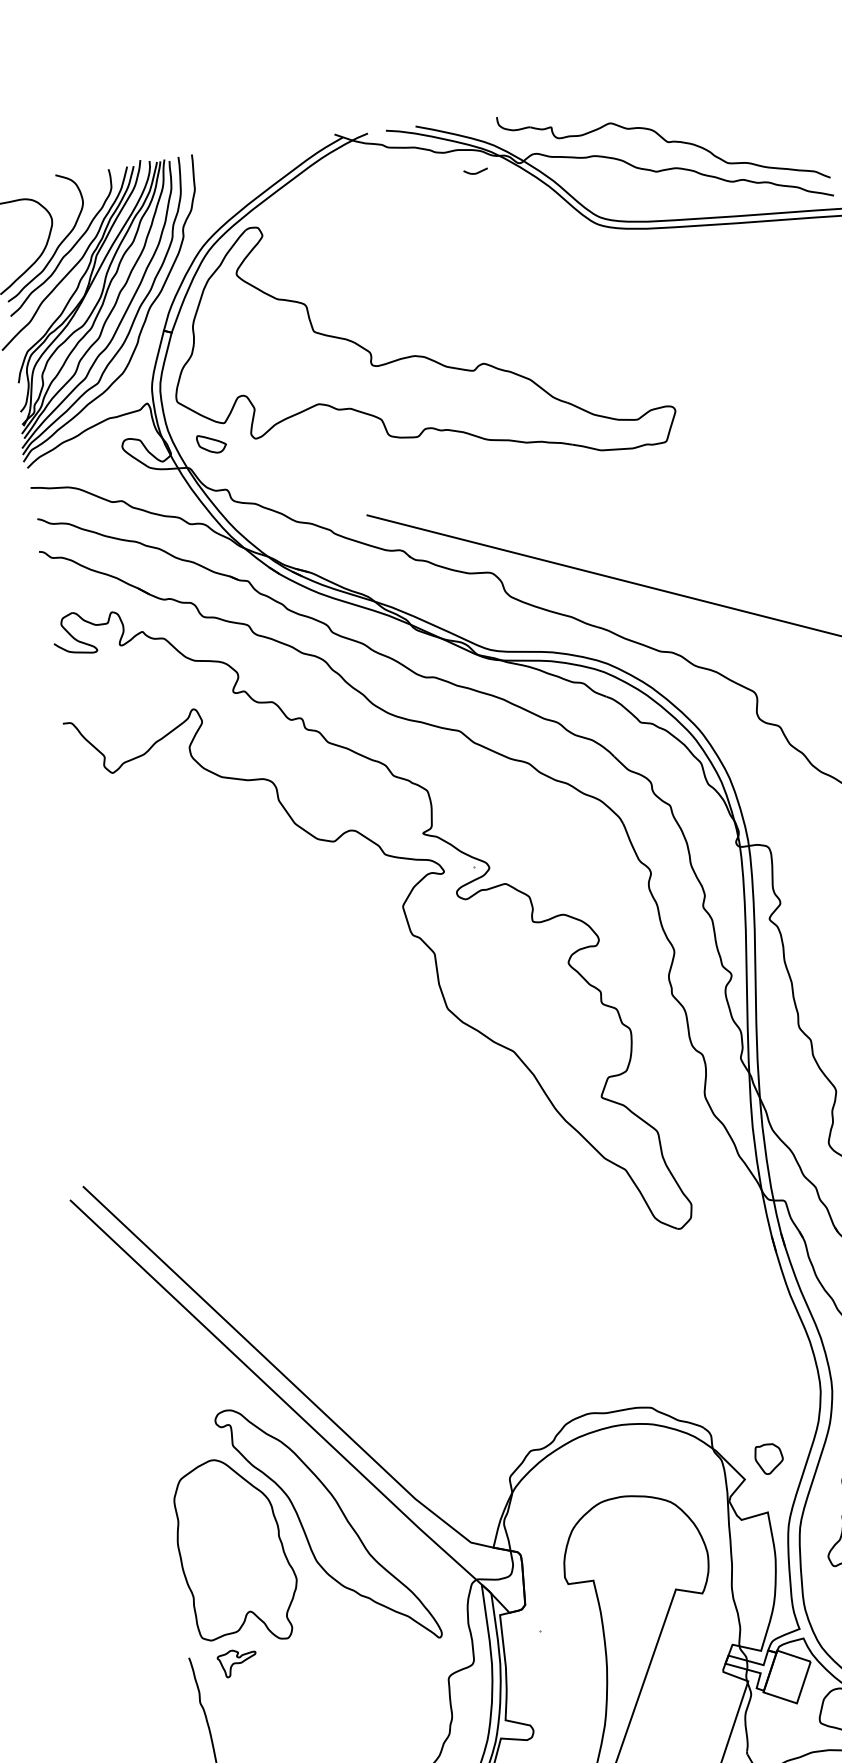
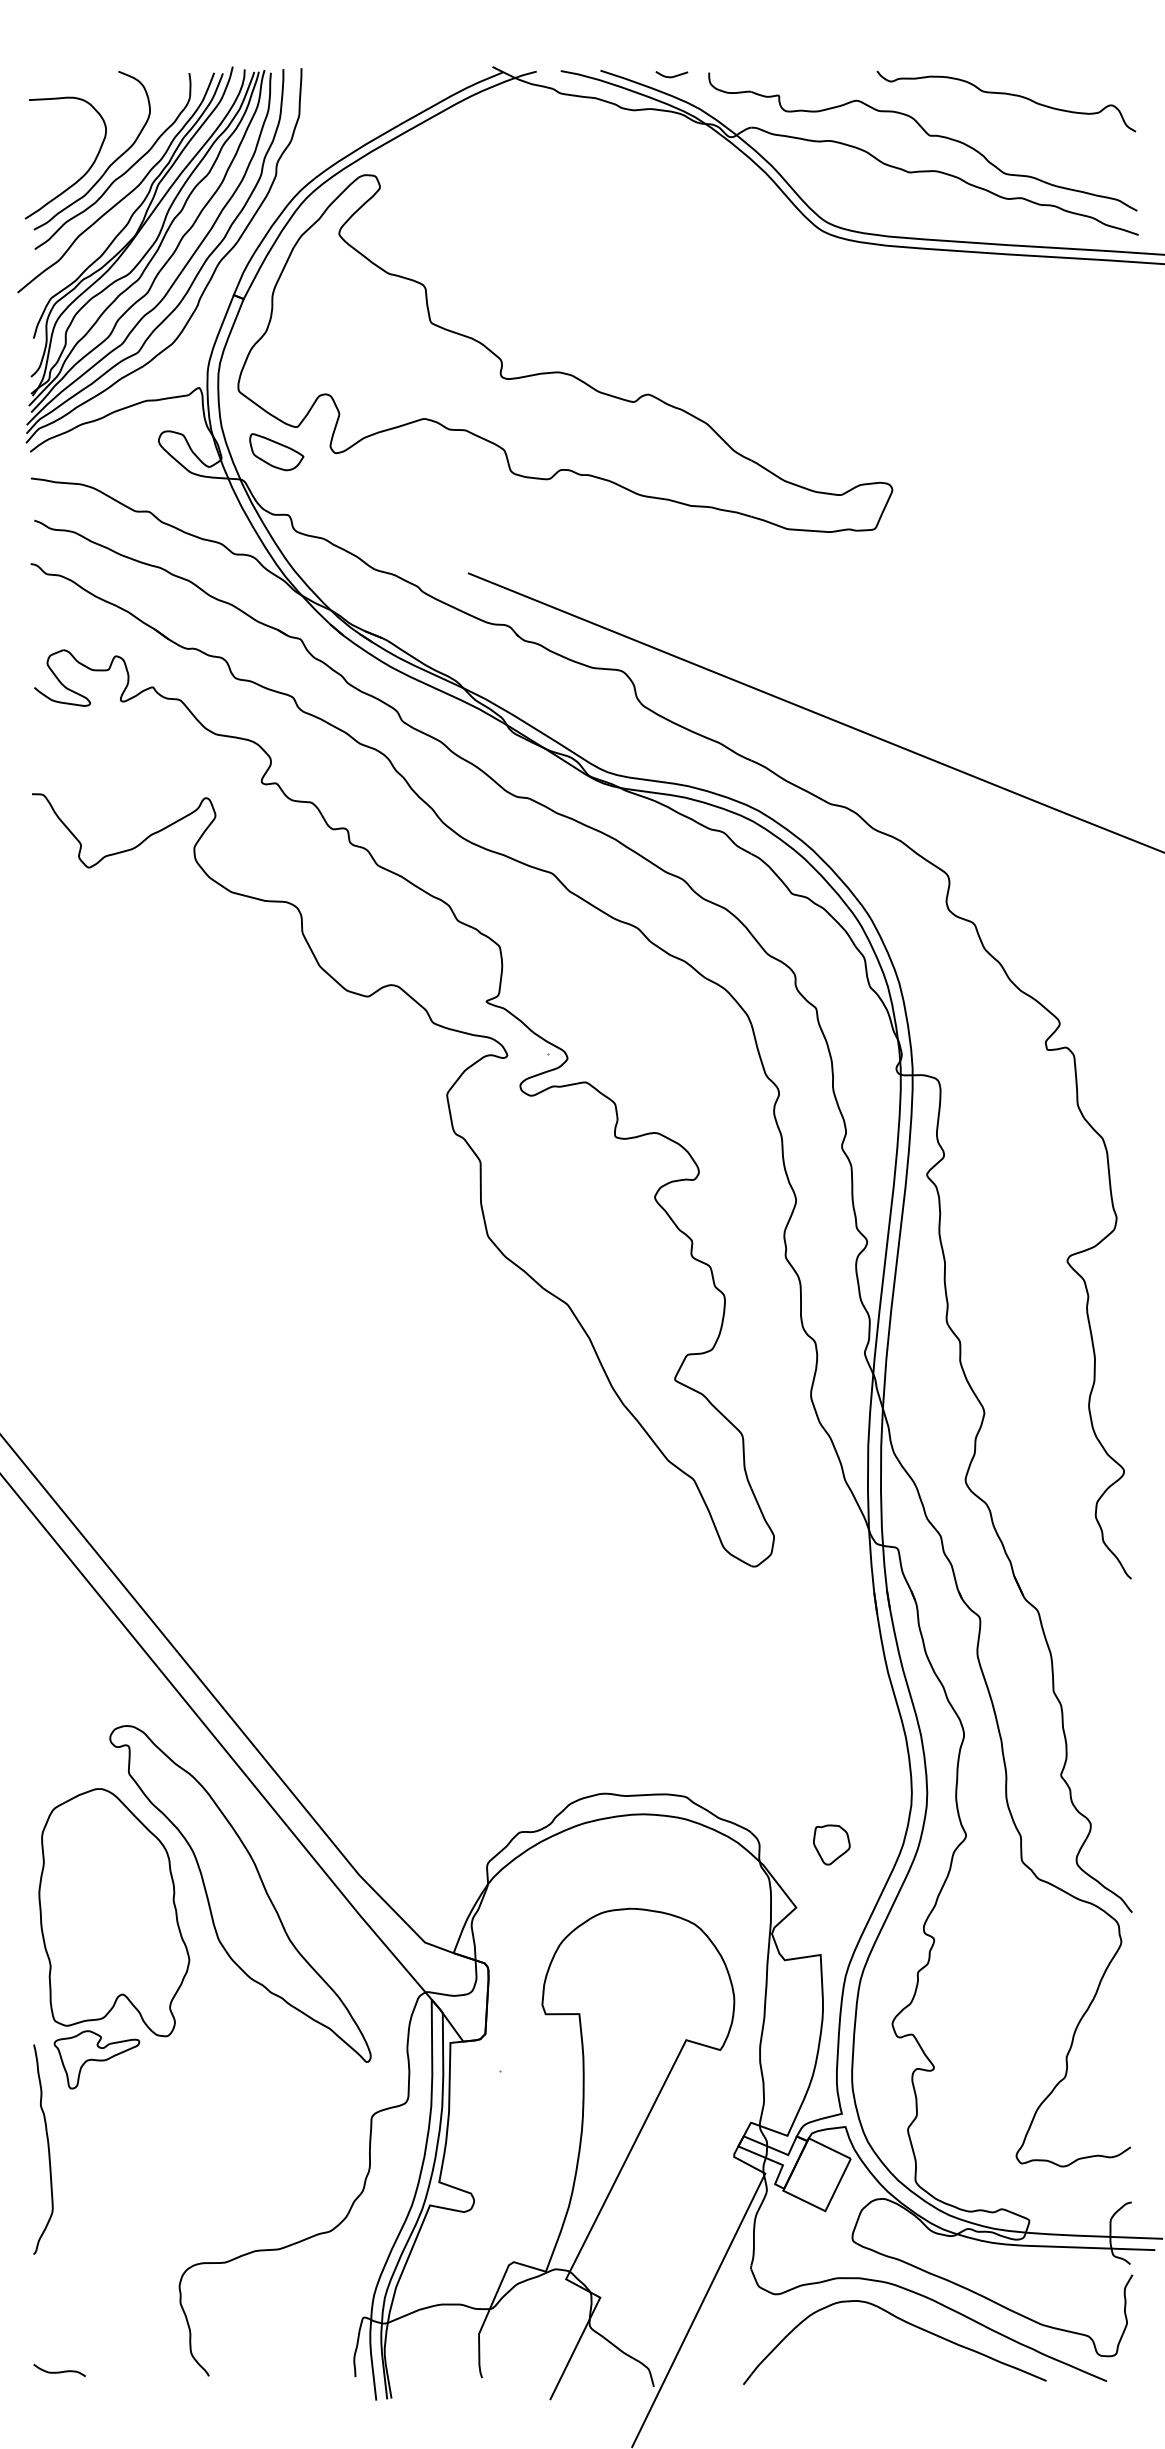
curve: (723, 104) -> (1009, 95), added
curve: (475, 173) -> (671, 76), moved
part: (211, 444) -> (276, 452), size x1.43
part: (768, 1458) -> (831, 1844), moved
part: (237, 1662) -> (96, 2059), size x1.67

